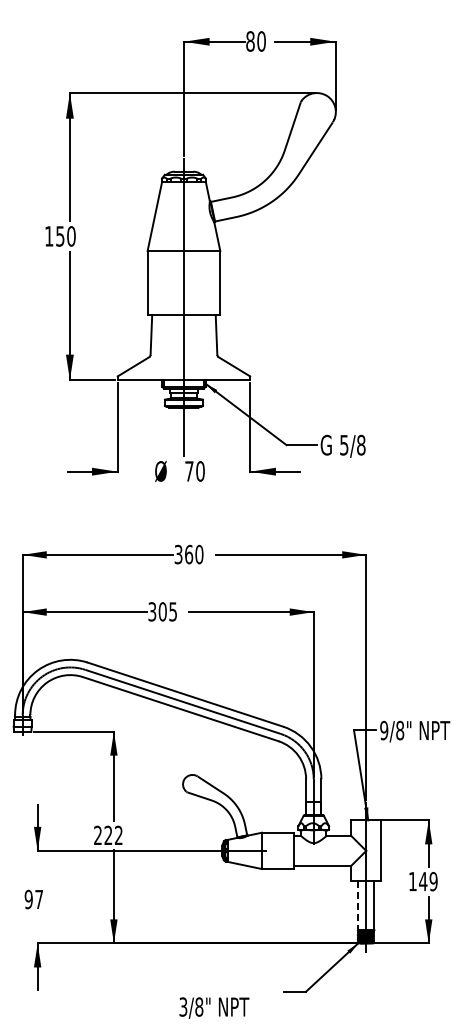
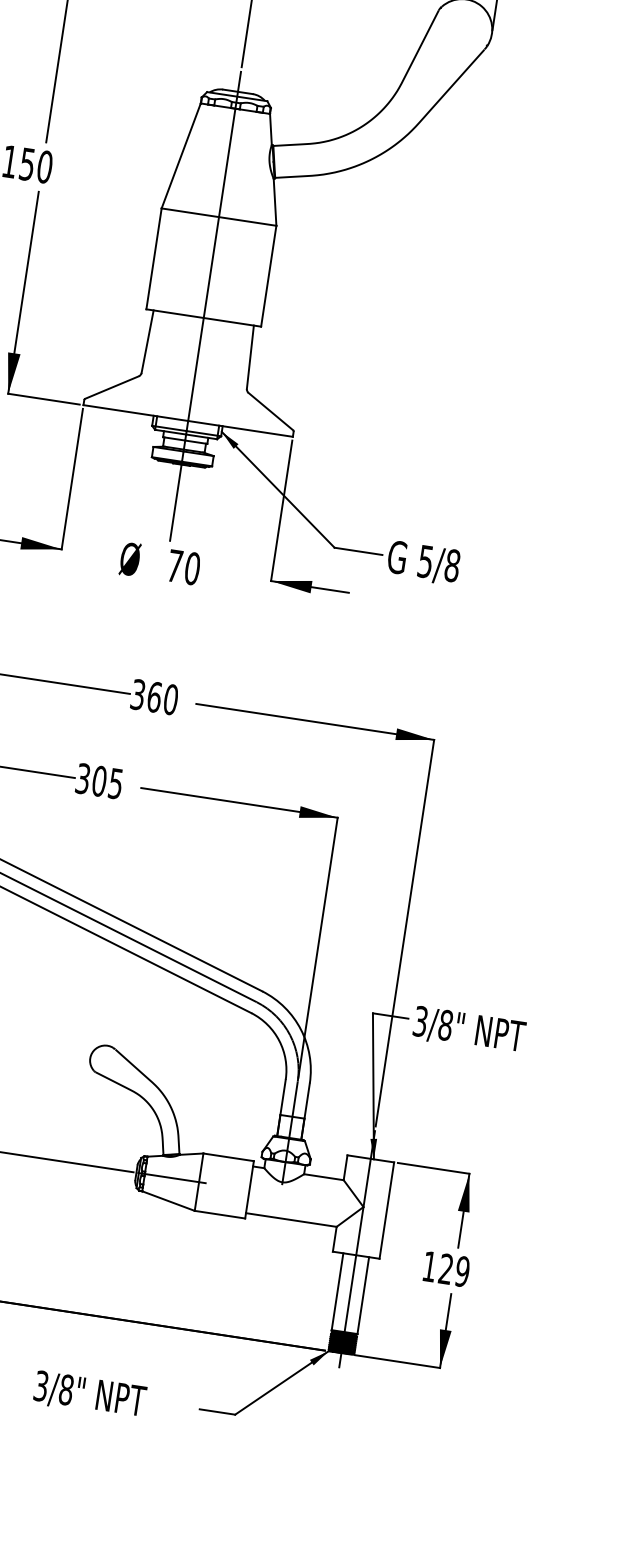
text: (384, 730) -> (421, 1021), 9/8" -> 3/8"
text: (423, 881) -> (446, 1269), 149 -> 129
line: (358, 906) -> (338, 1292), dashed -> solid
text: (214, 1007) -> (90, 1394), moved

